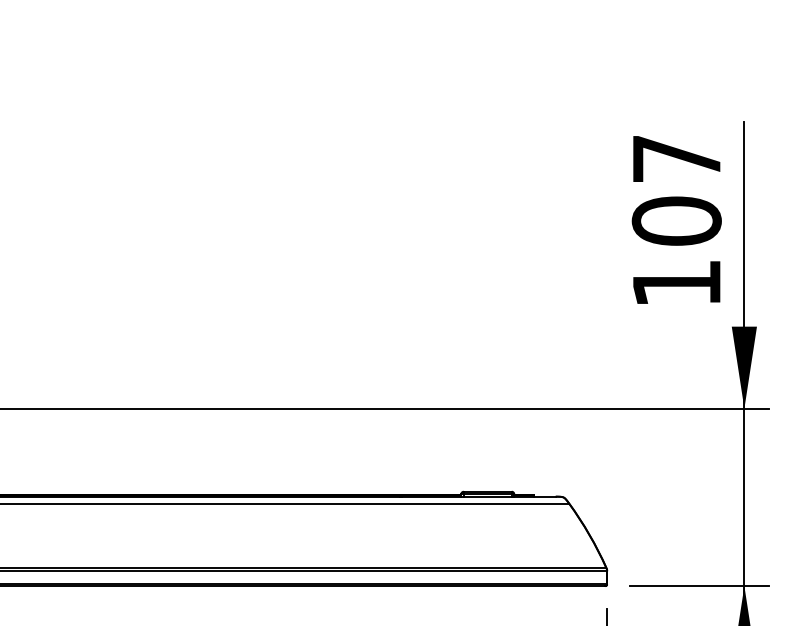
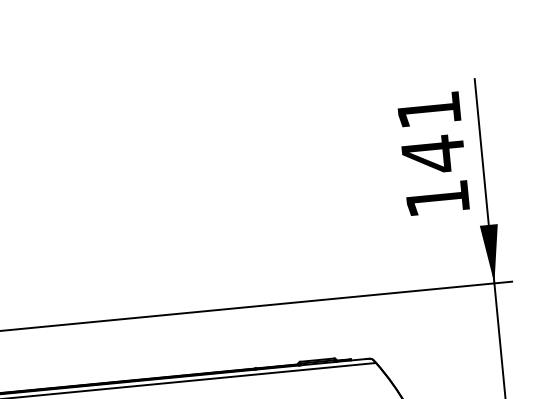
text: (676, 191) -> (431, 133), 107 -> 141

